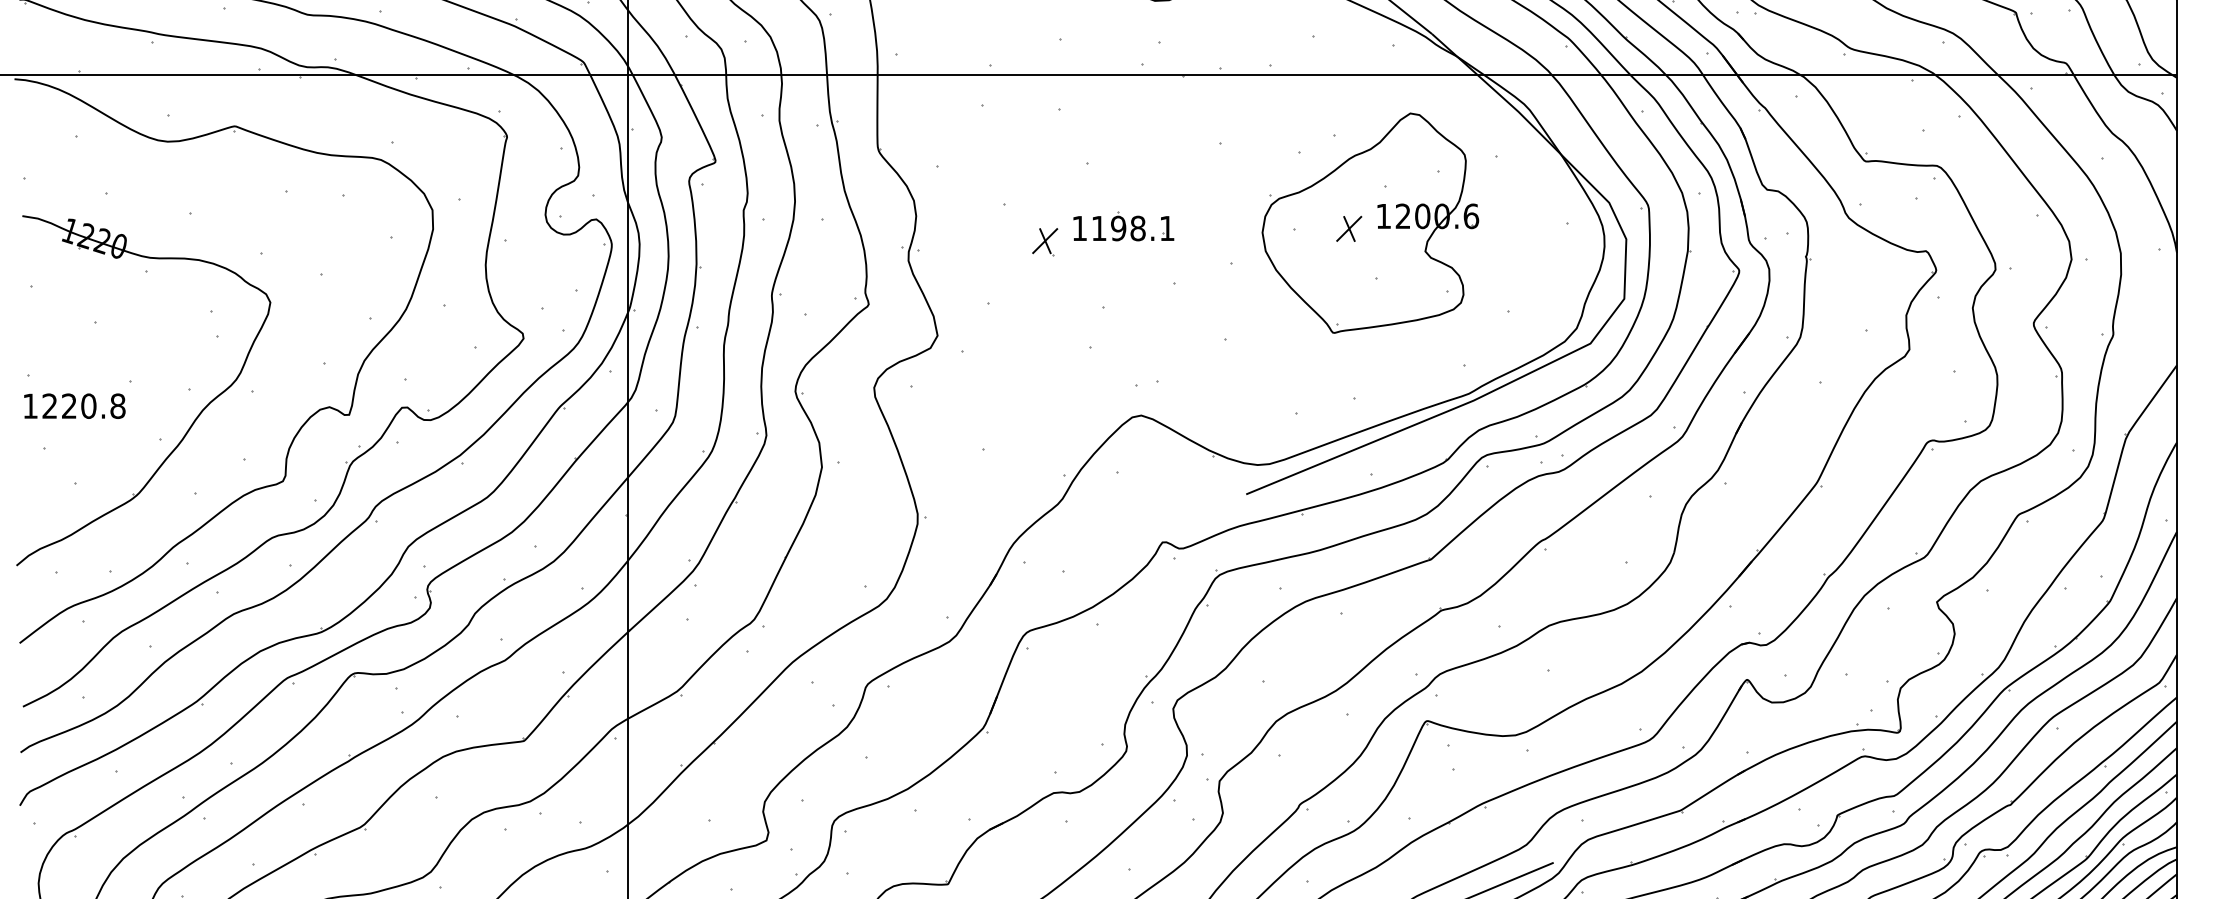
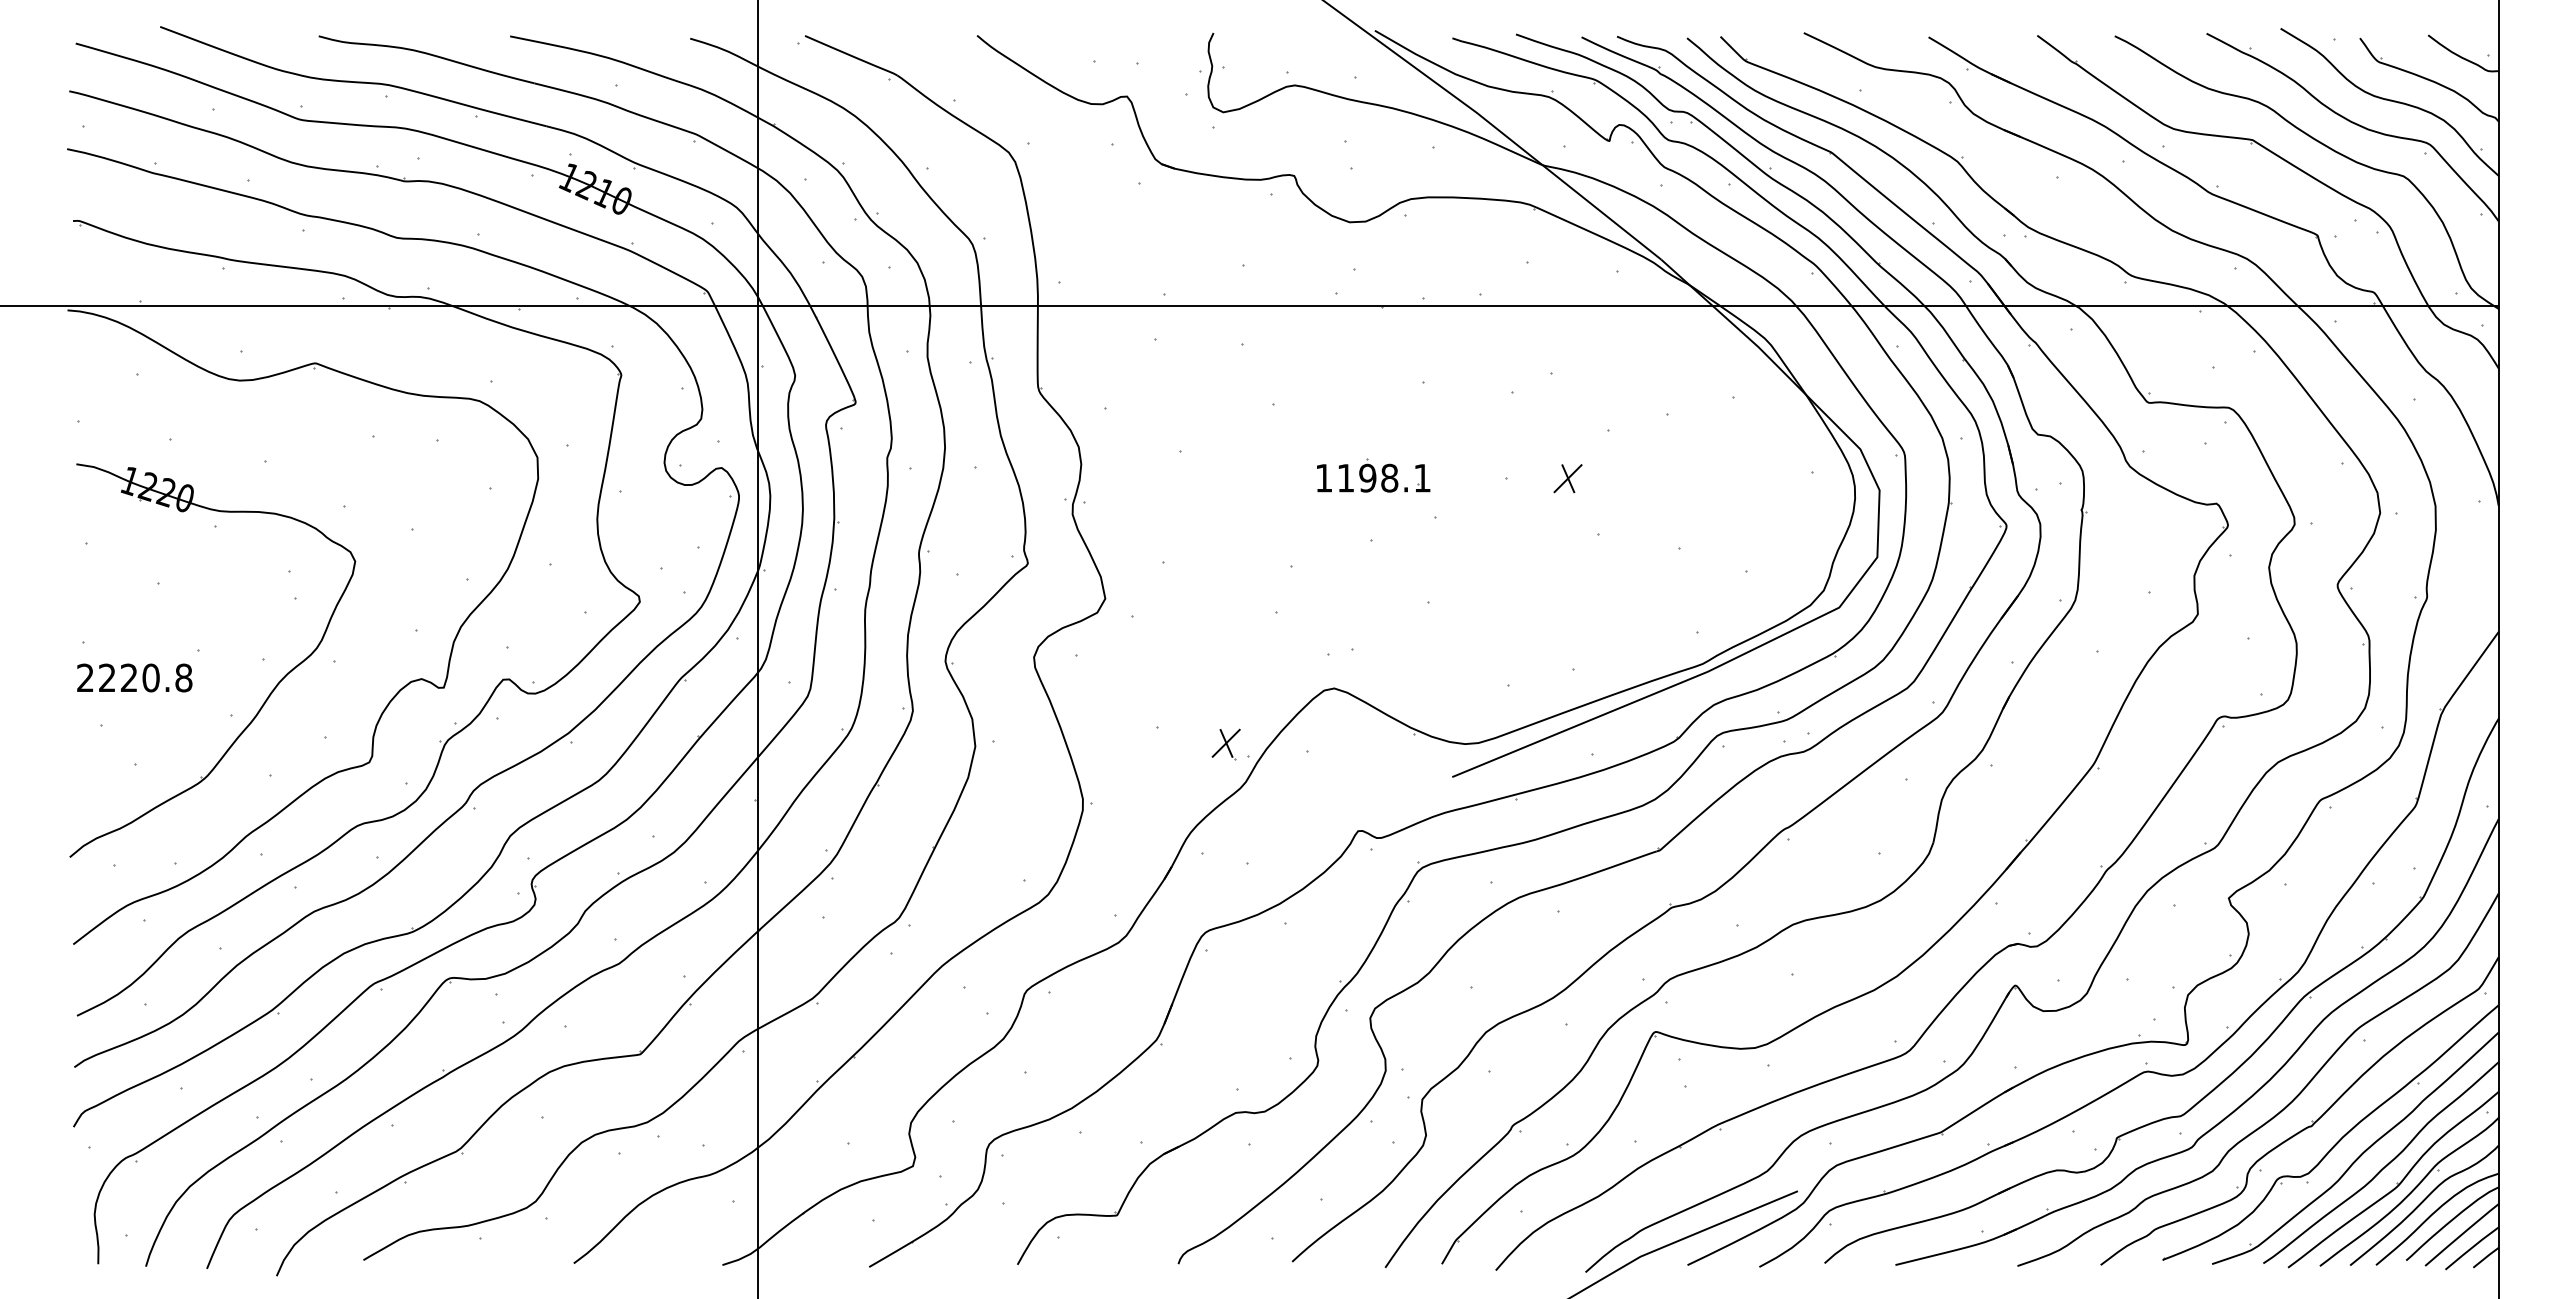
part: (1370, 223) -> (1591, 472), removed
part: (1123, 226) -> (1373, 475), moved
part: (1044, 242) -> (1225, 744), moved
text: (30, 405) -> (85, 677), 1220.8 -> 2220.8

